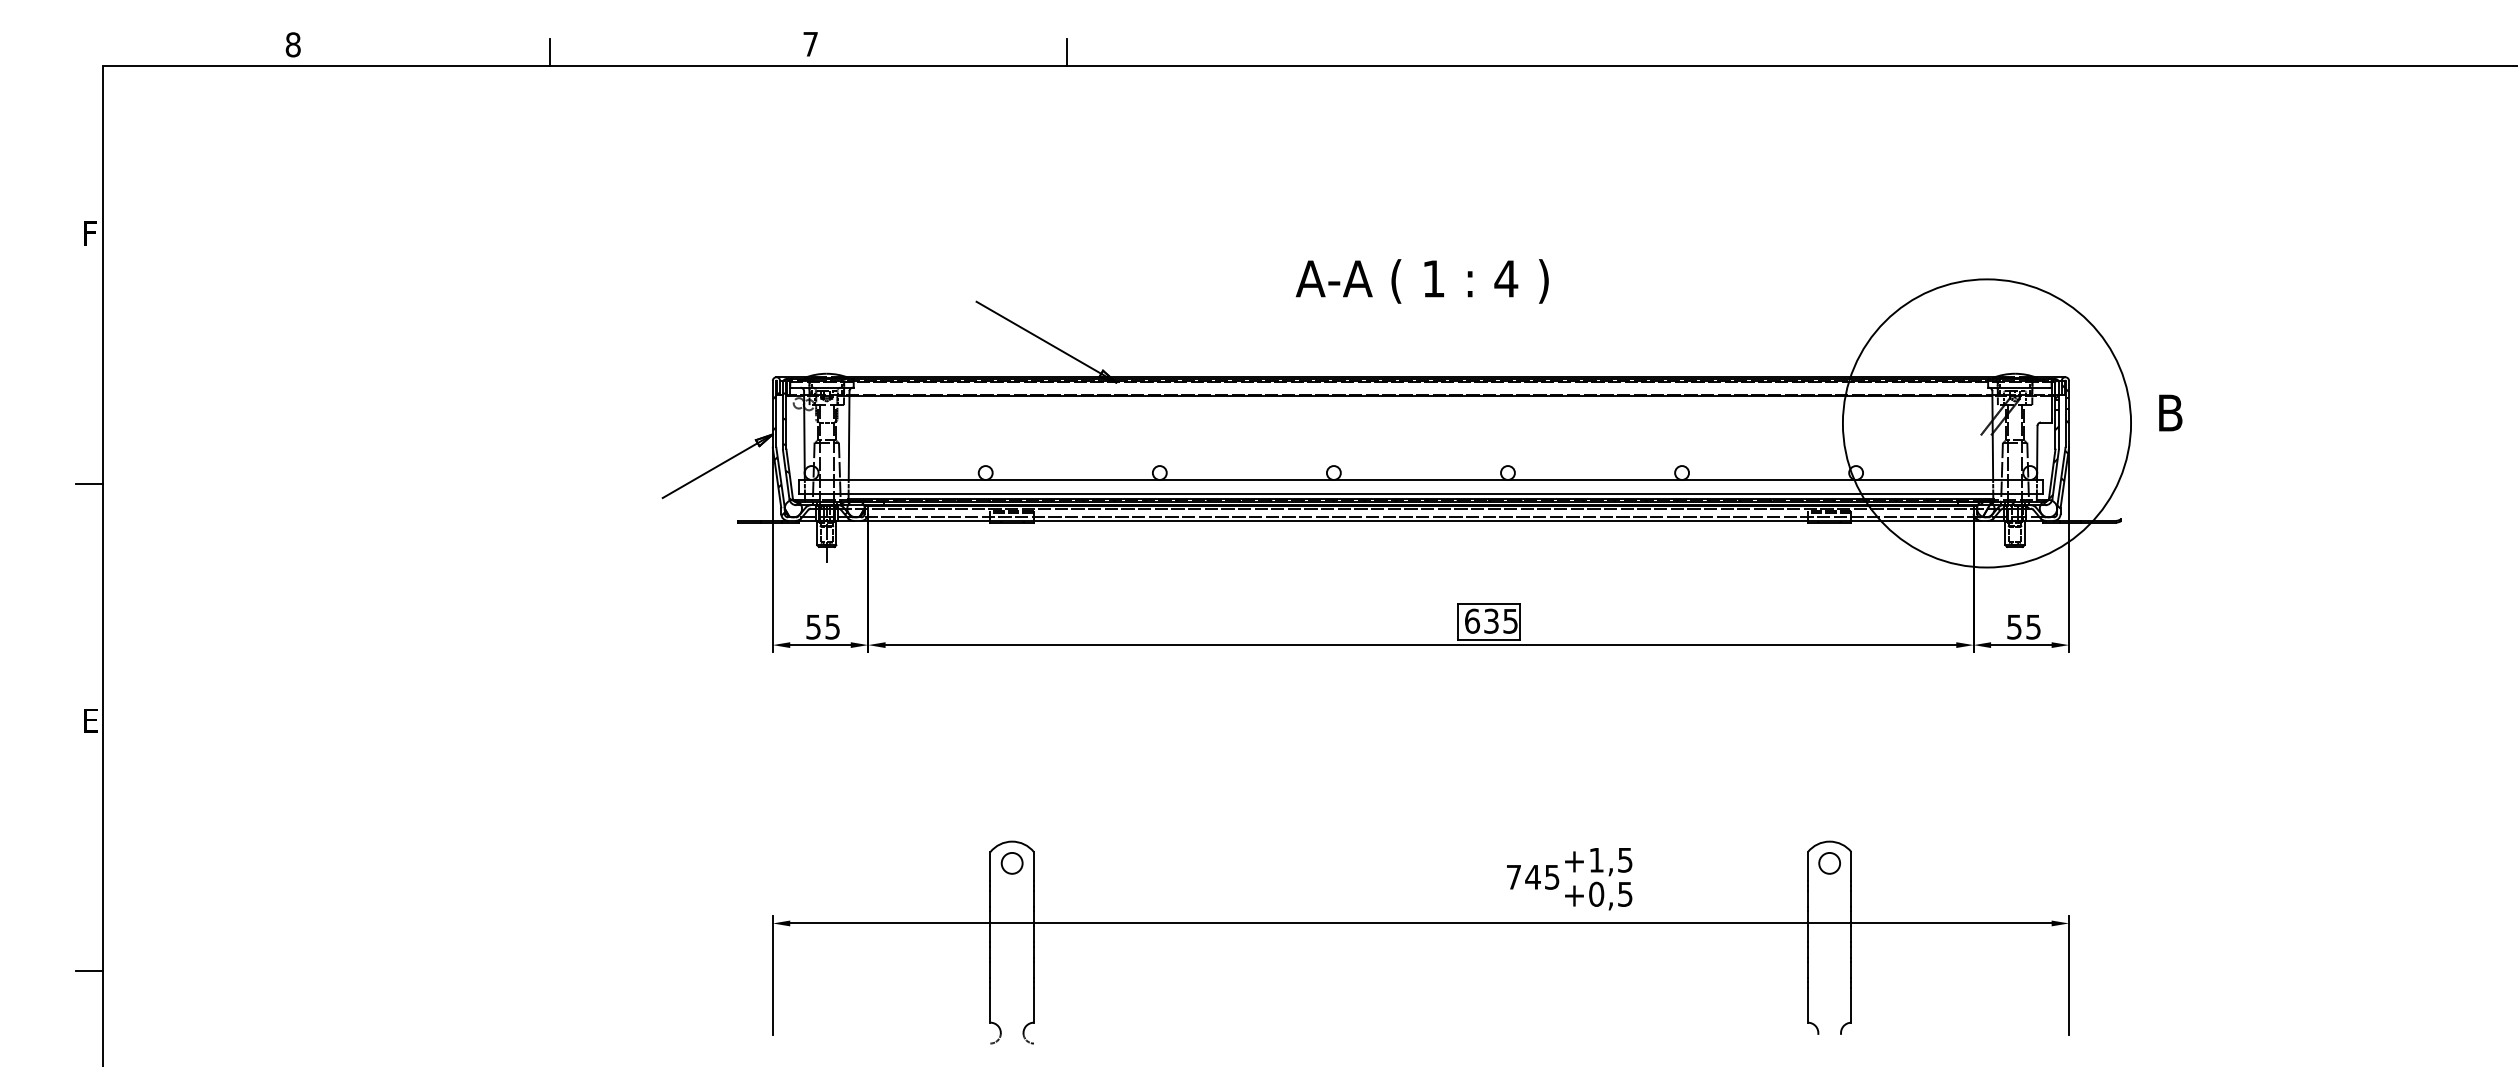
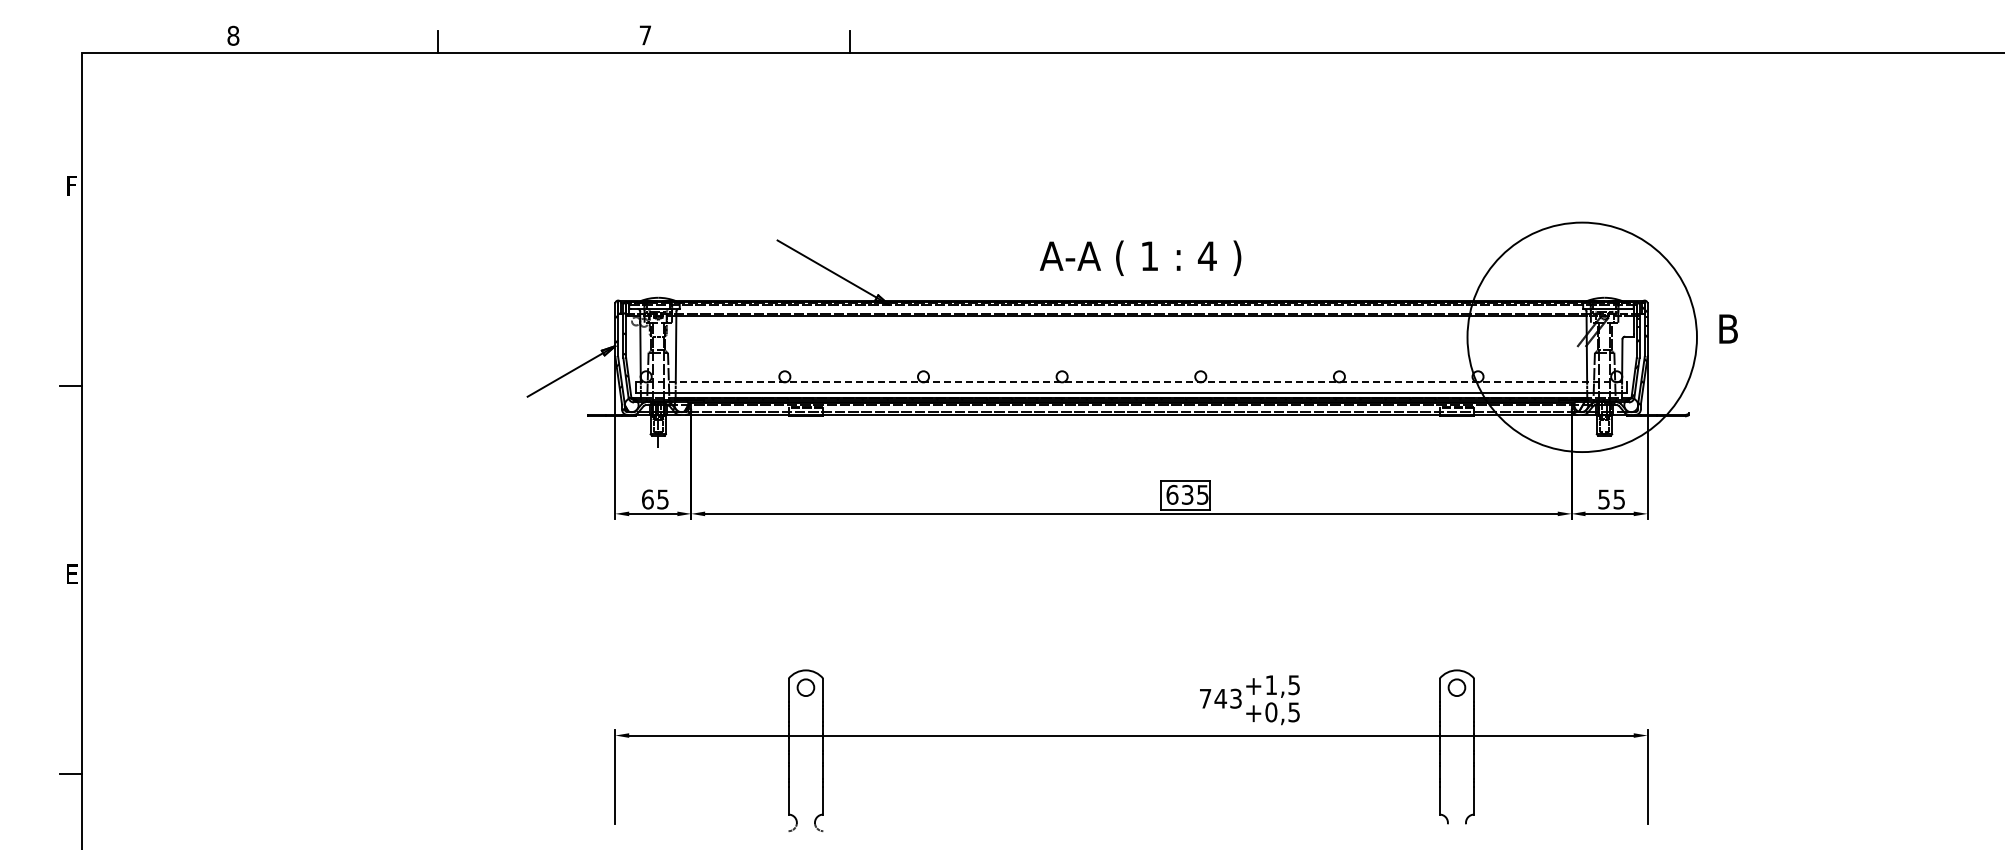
text: (1422, 280) -> (1140, 257), moved
line: (1420, 480) -> (1131, 382), solid -> dashed
text: (813, 627) -> (647, 499), 55 -> 65
text: (1551, 875) -> (1235, 697), 745 -> 743

